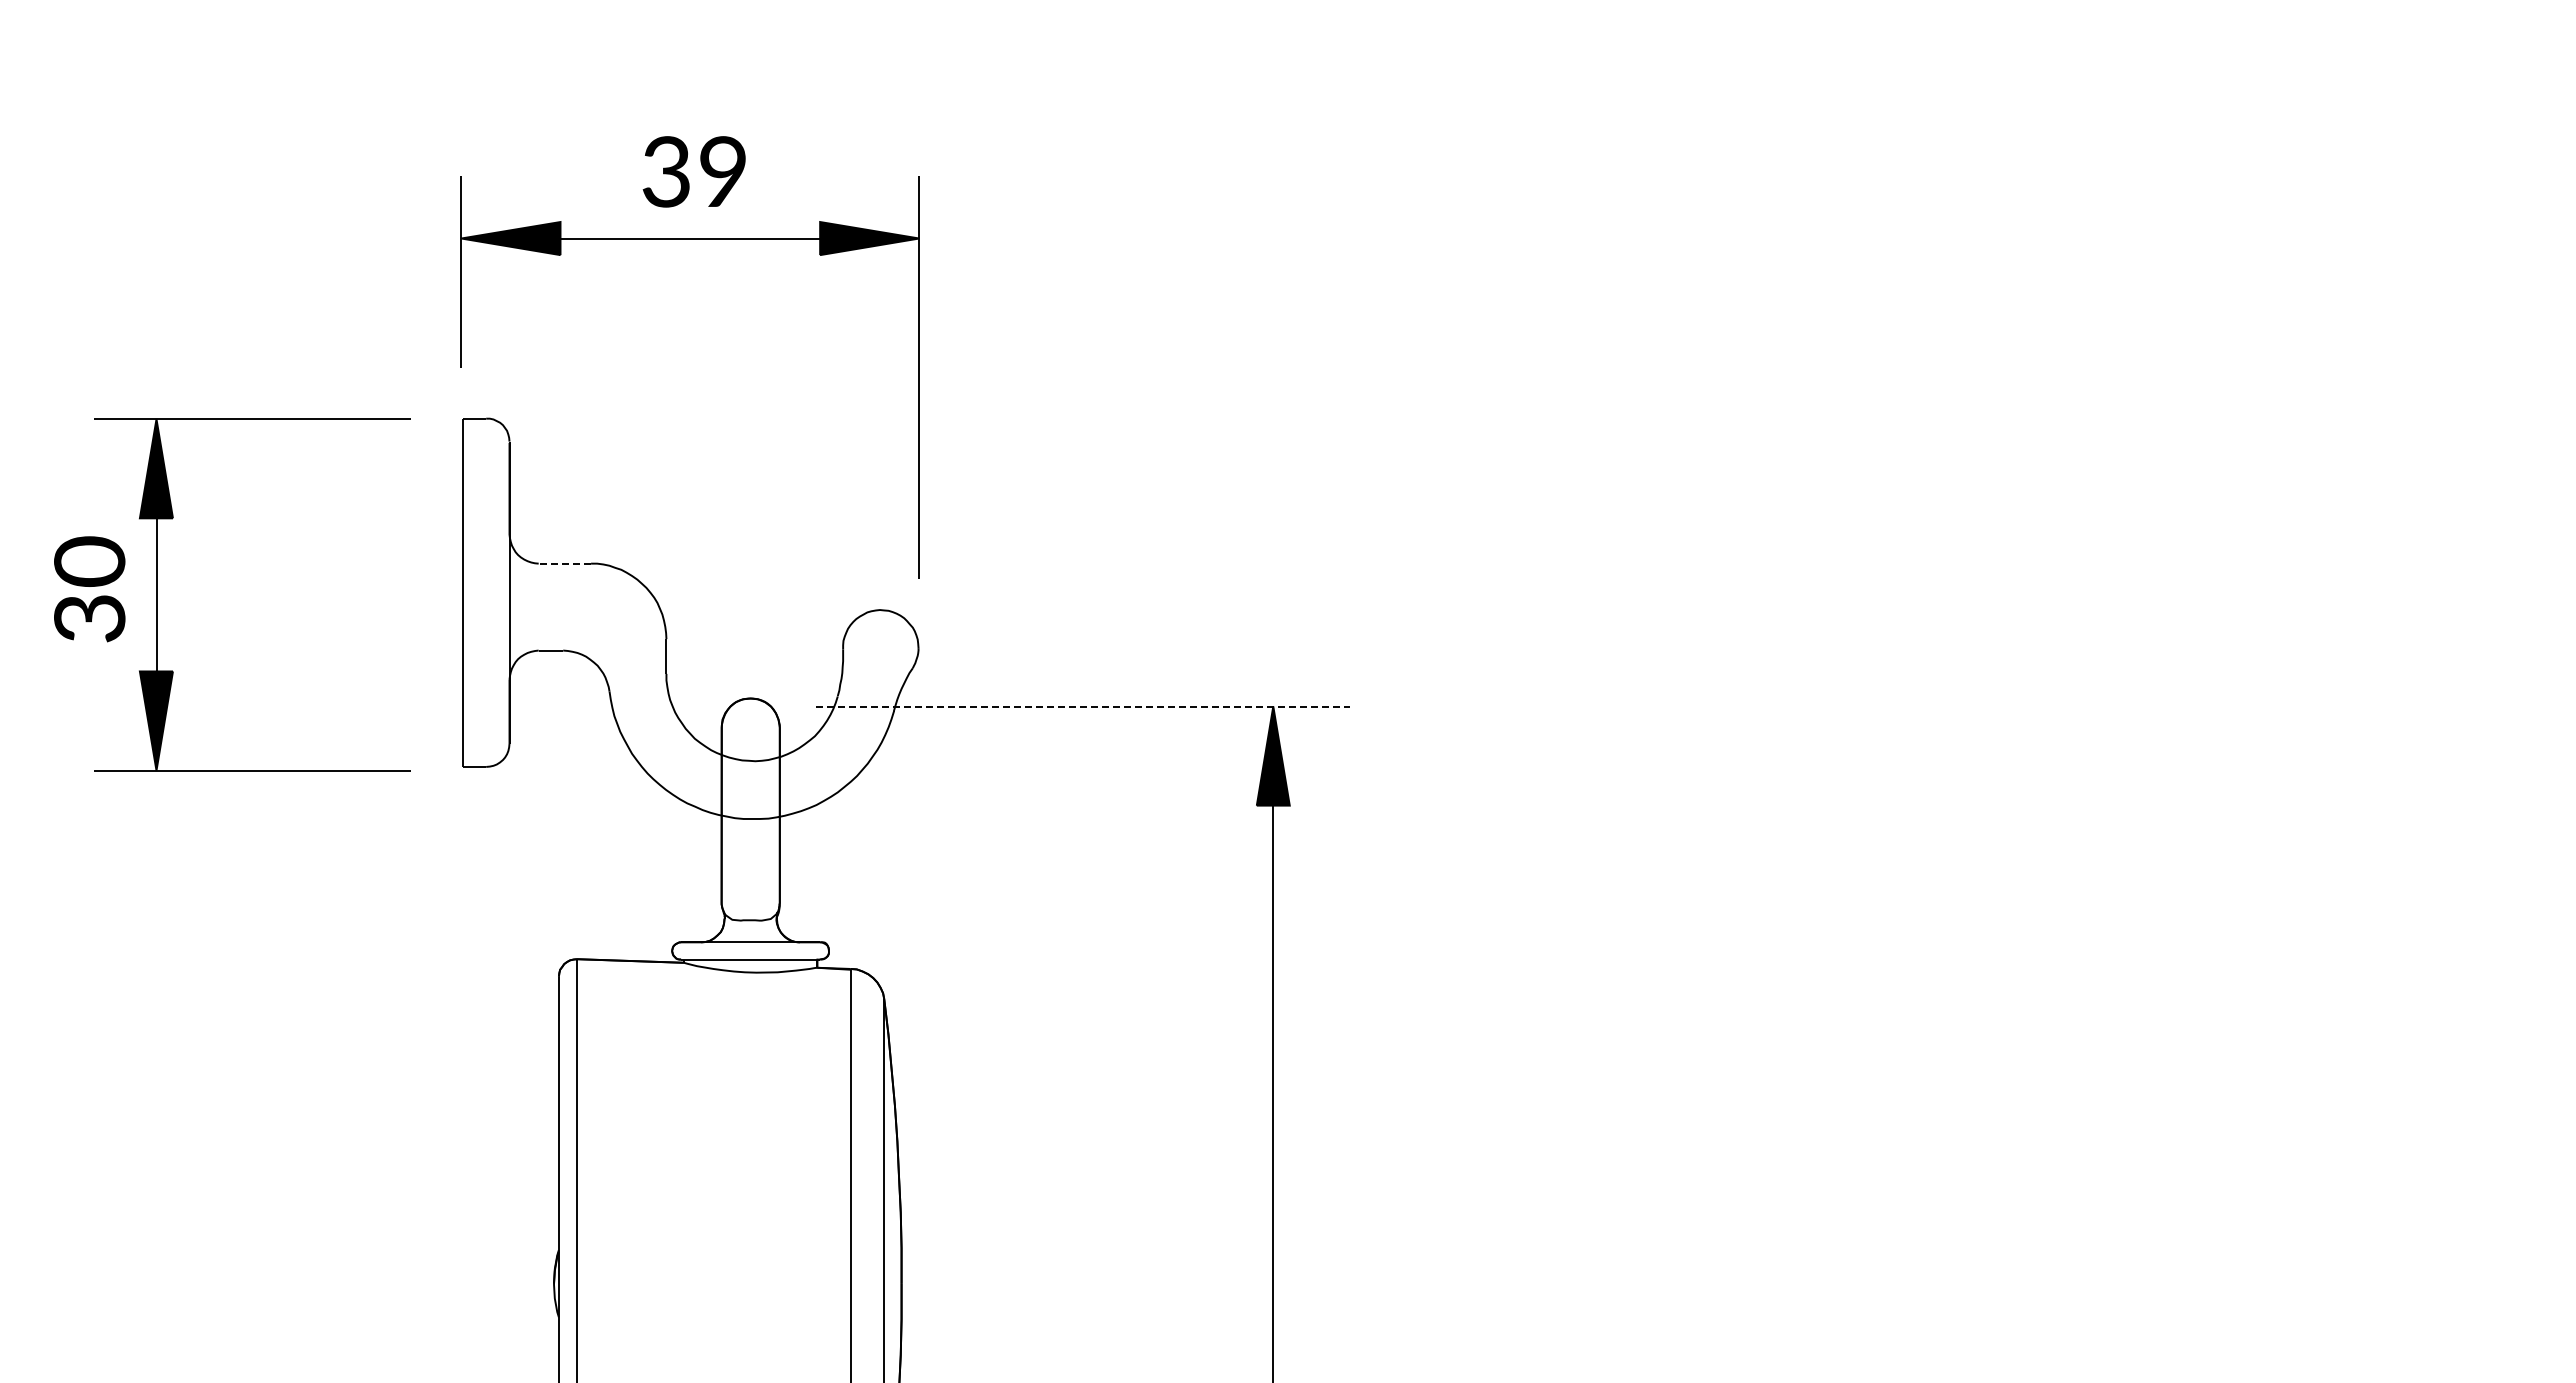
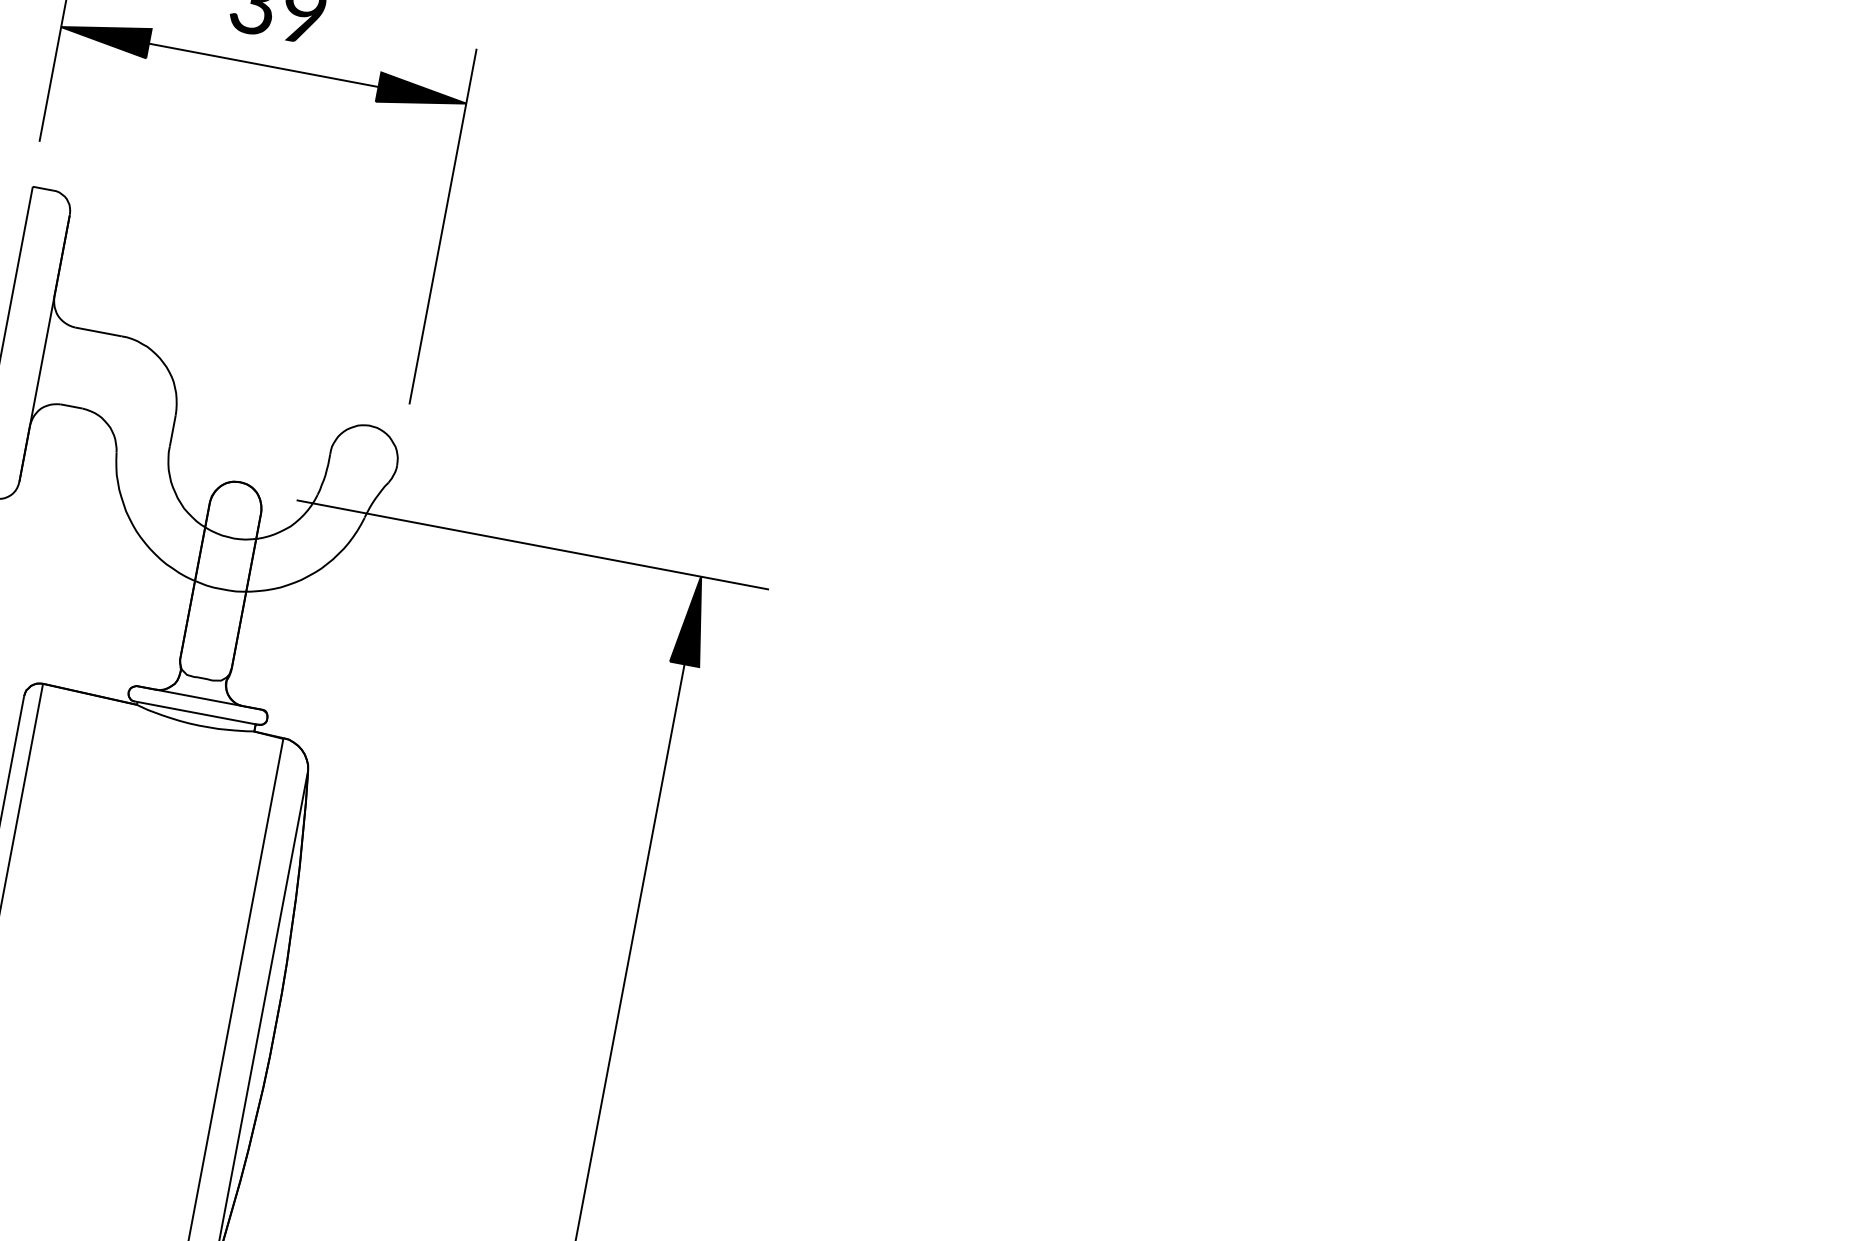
line: (564, 563) -> (98, 331), dashed -> solid
line: (1083, 706) -> (533, 544), dashed -> solid

